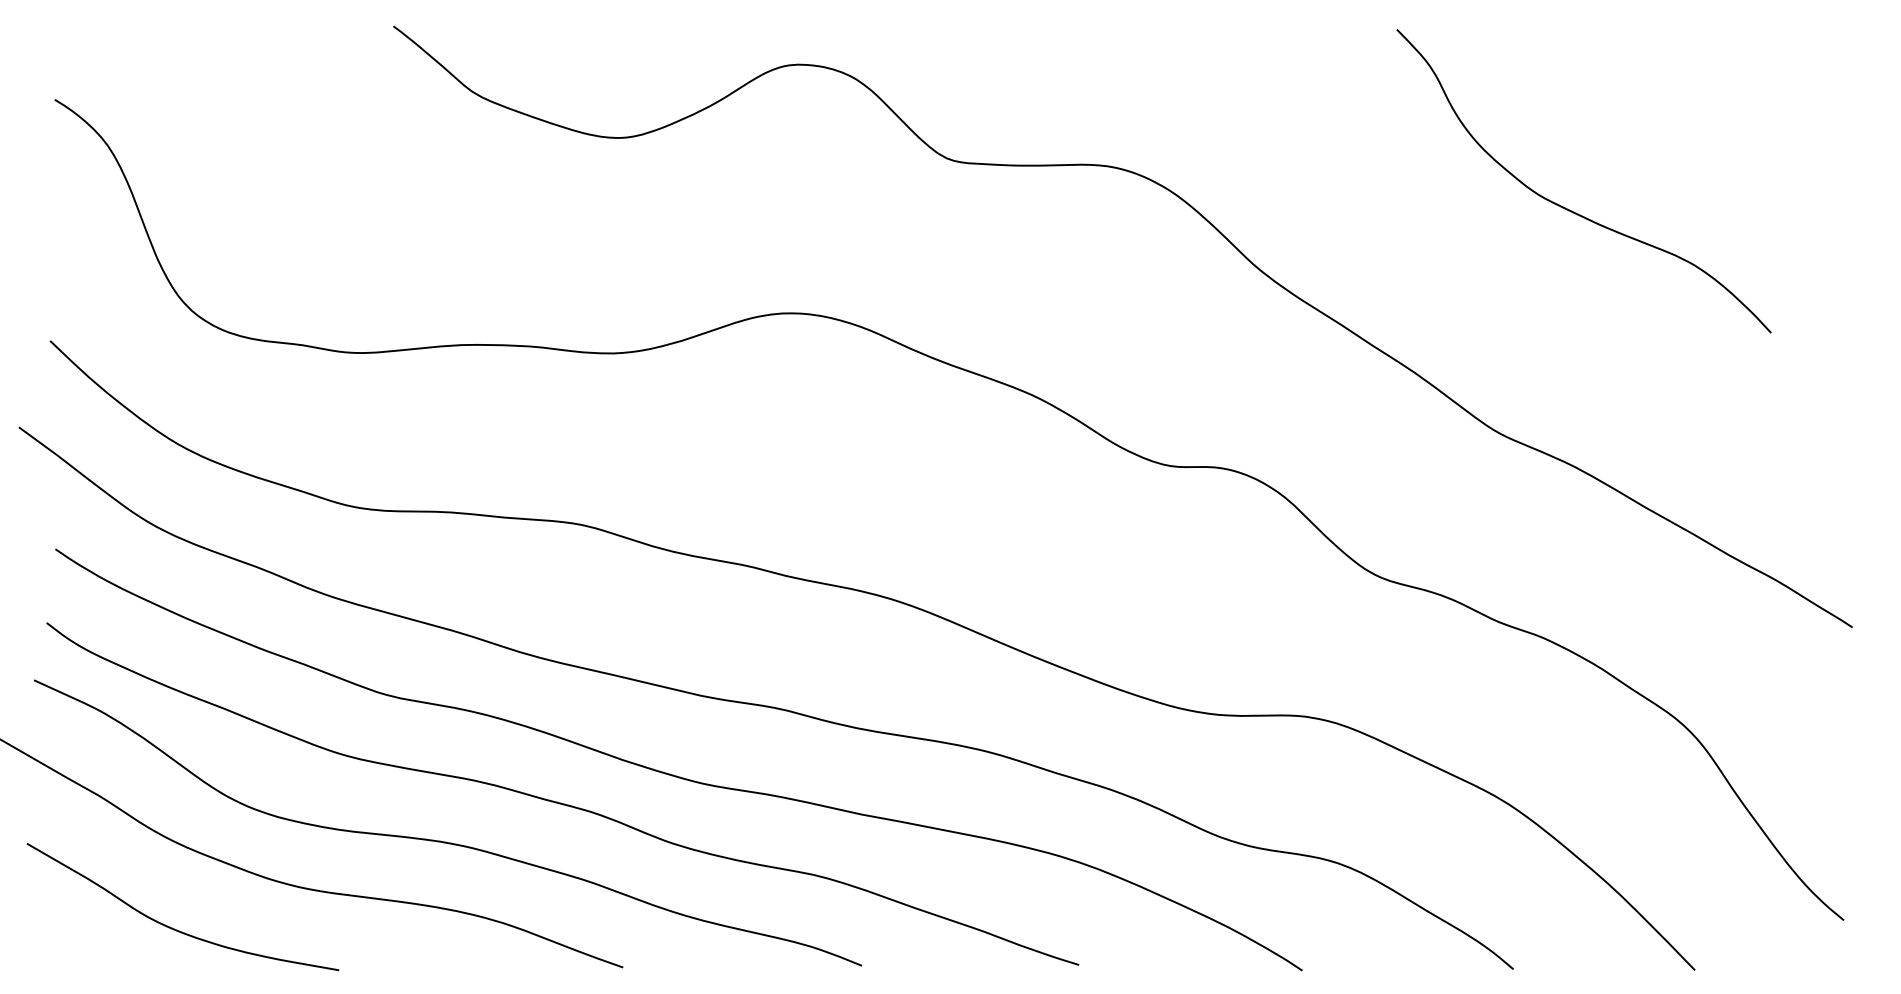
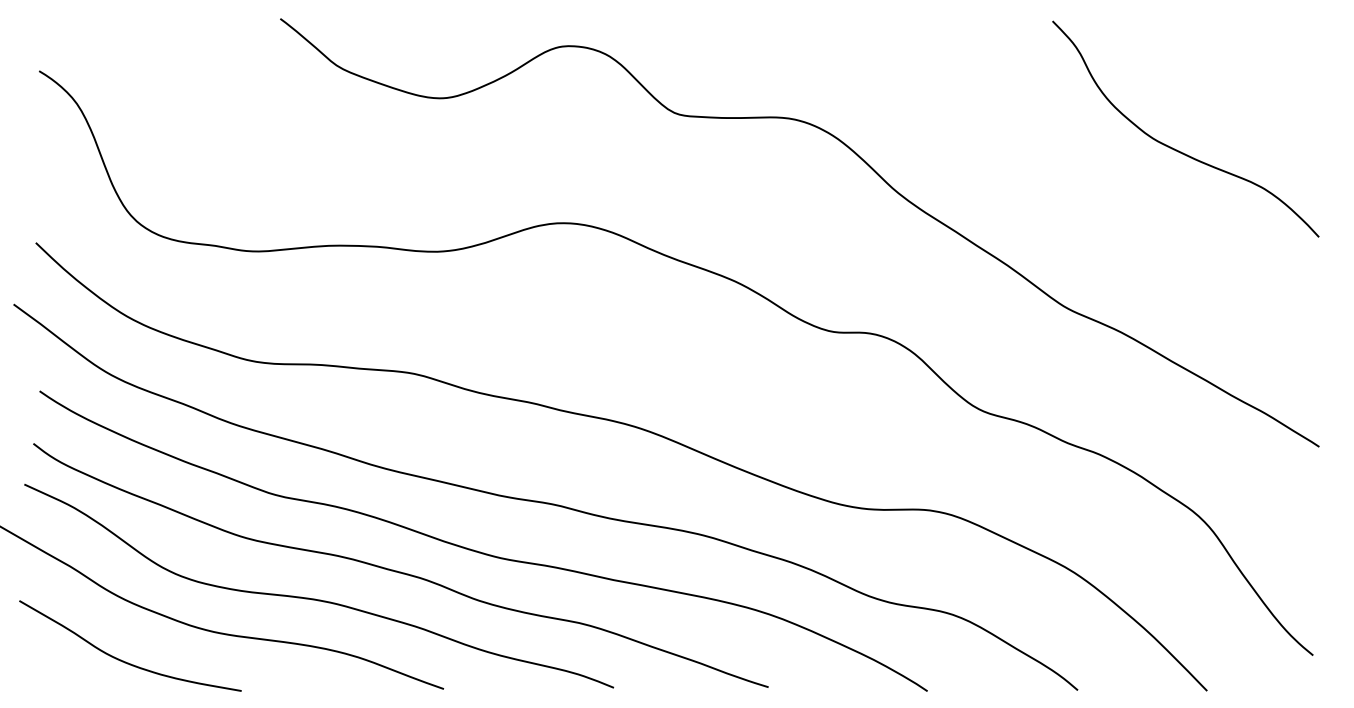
curve: (1569, 209) -> (1175, 149), moved

